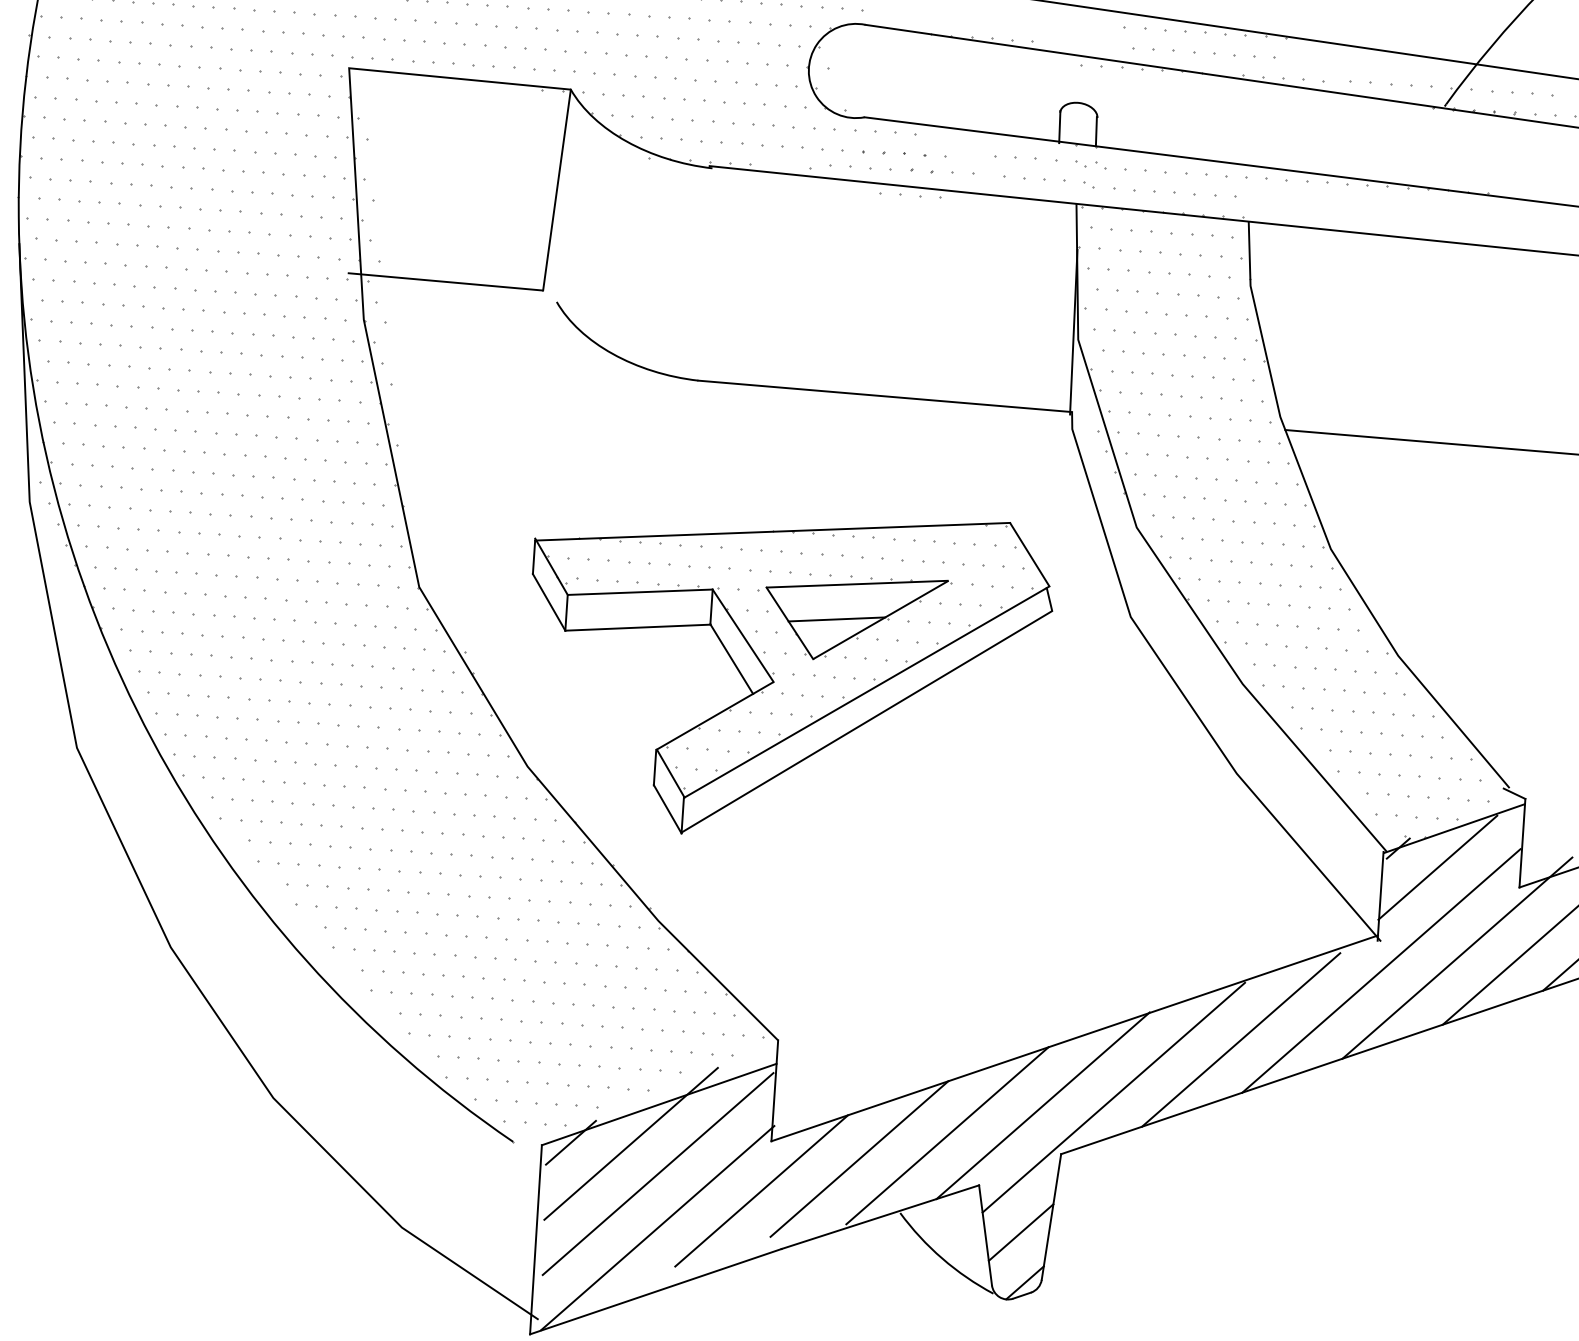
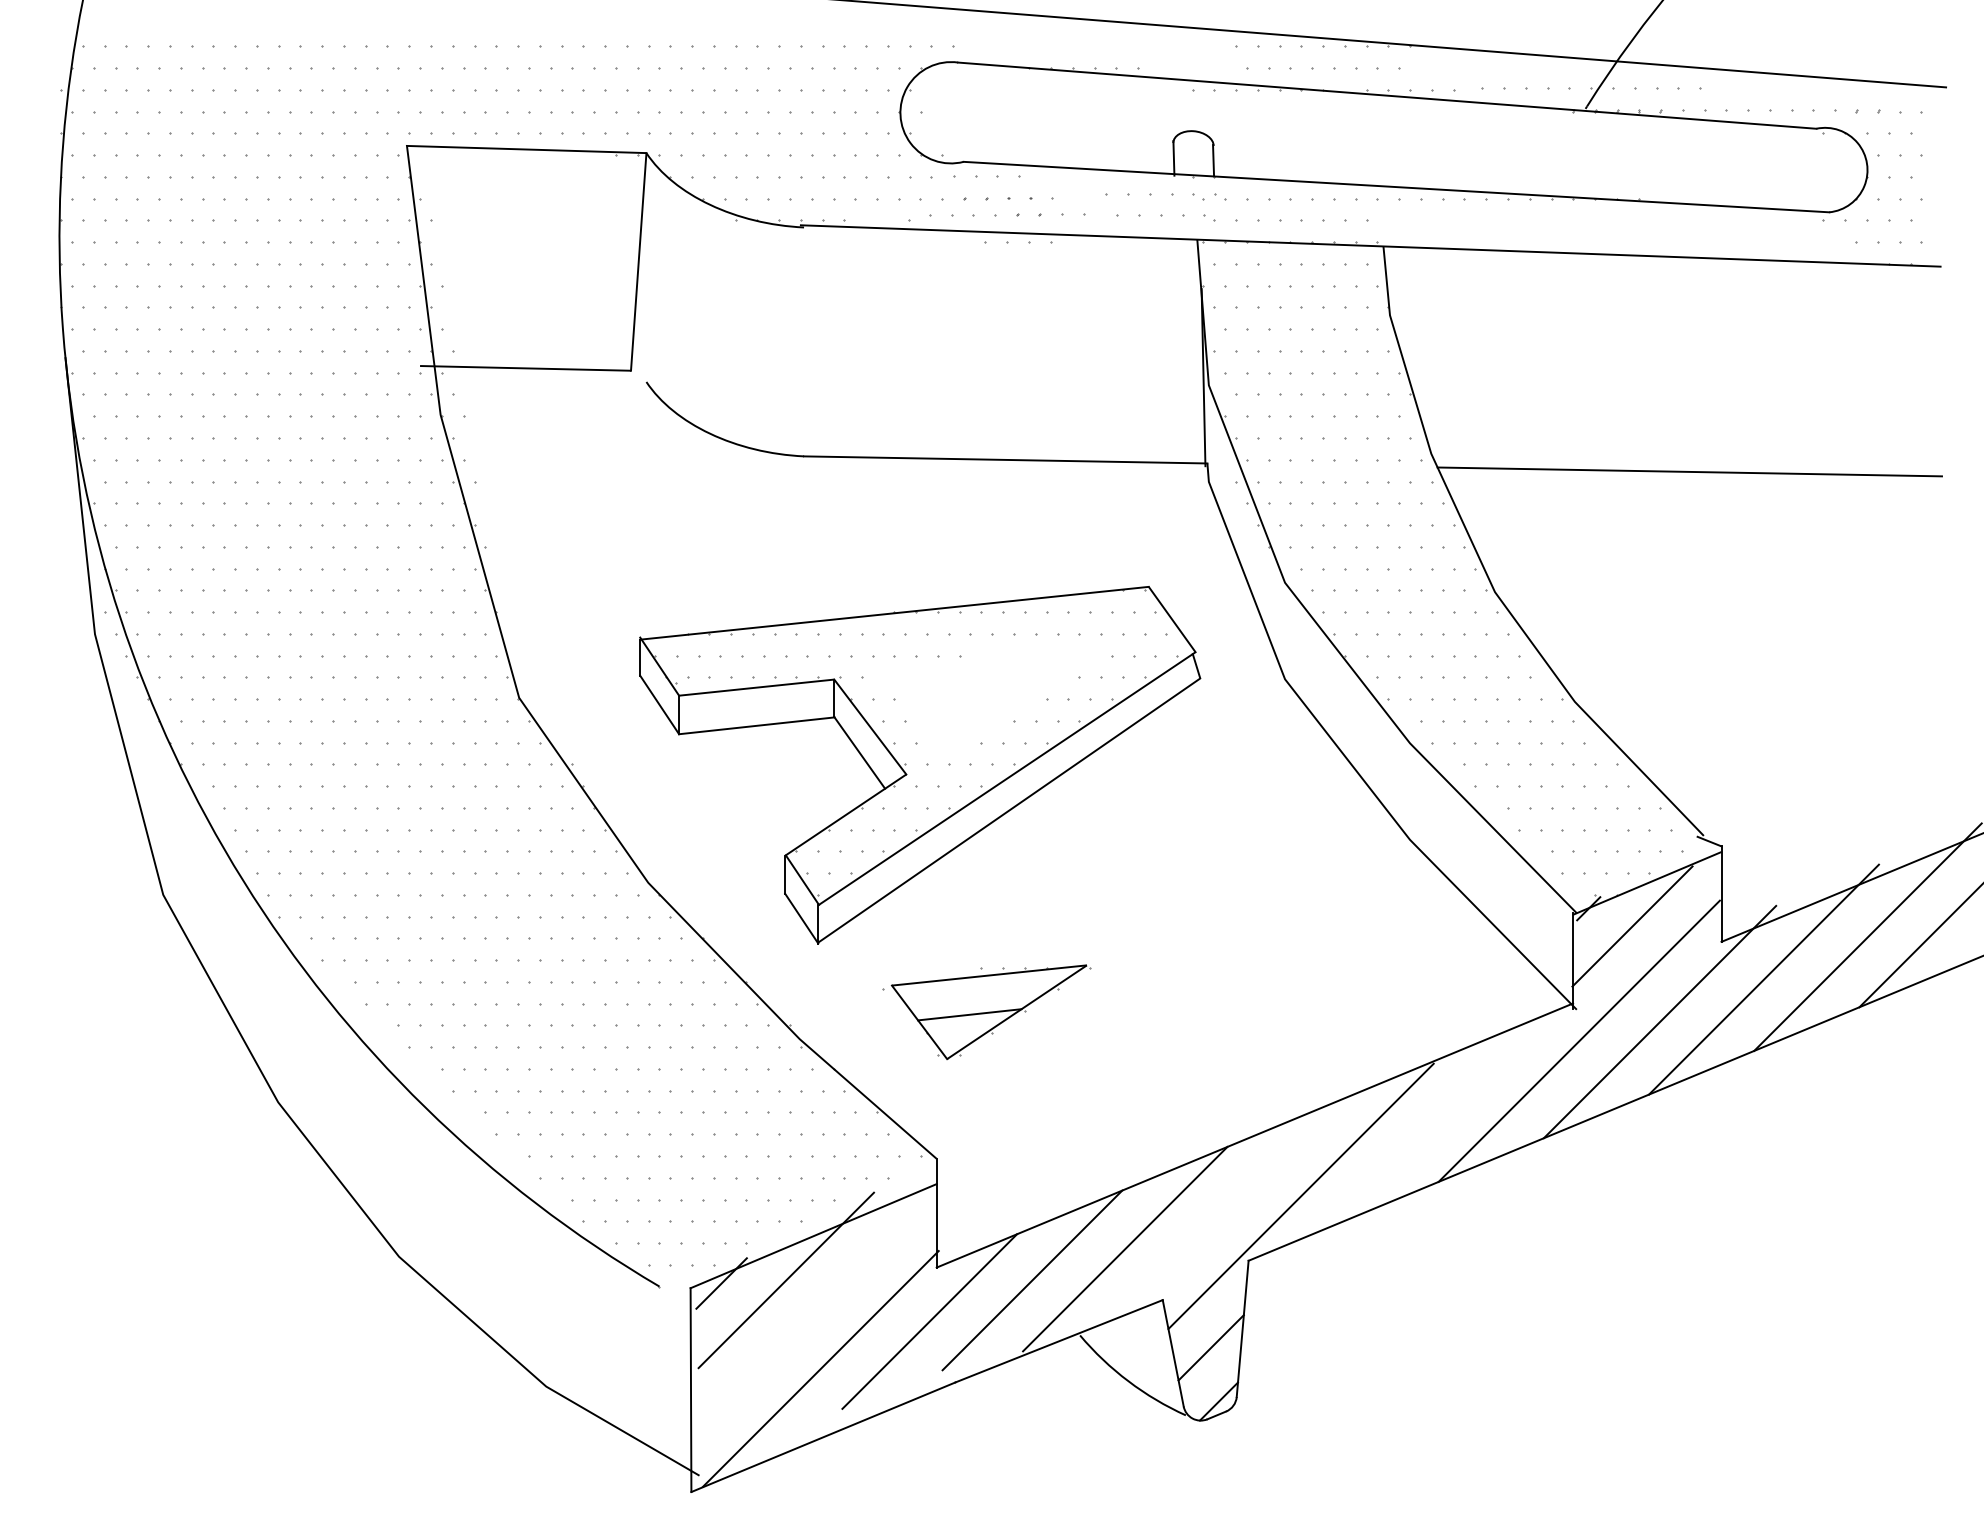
part: (852, 618) -> (986, 1012), moved
line: (1240, 1040) -> (1433, 1125), removed
line: (1042, 1105) -> (1225, 1209), removed
line: (658, 1173) -> (817, 1310), removed

